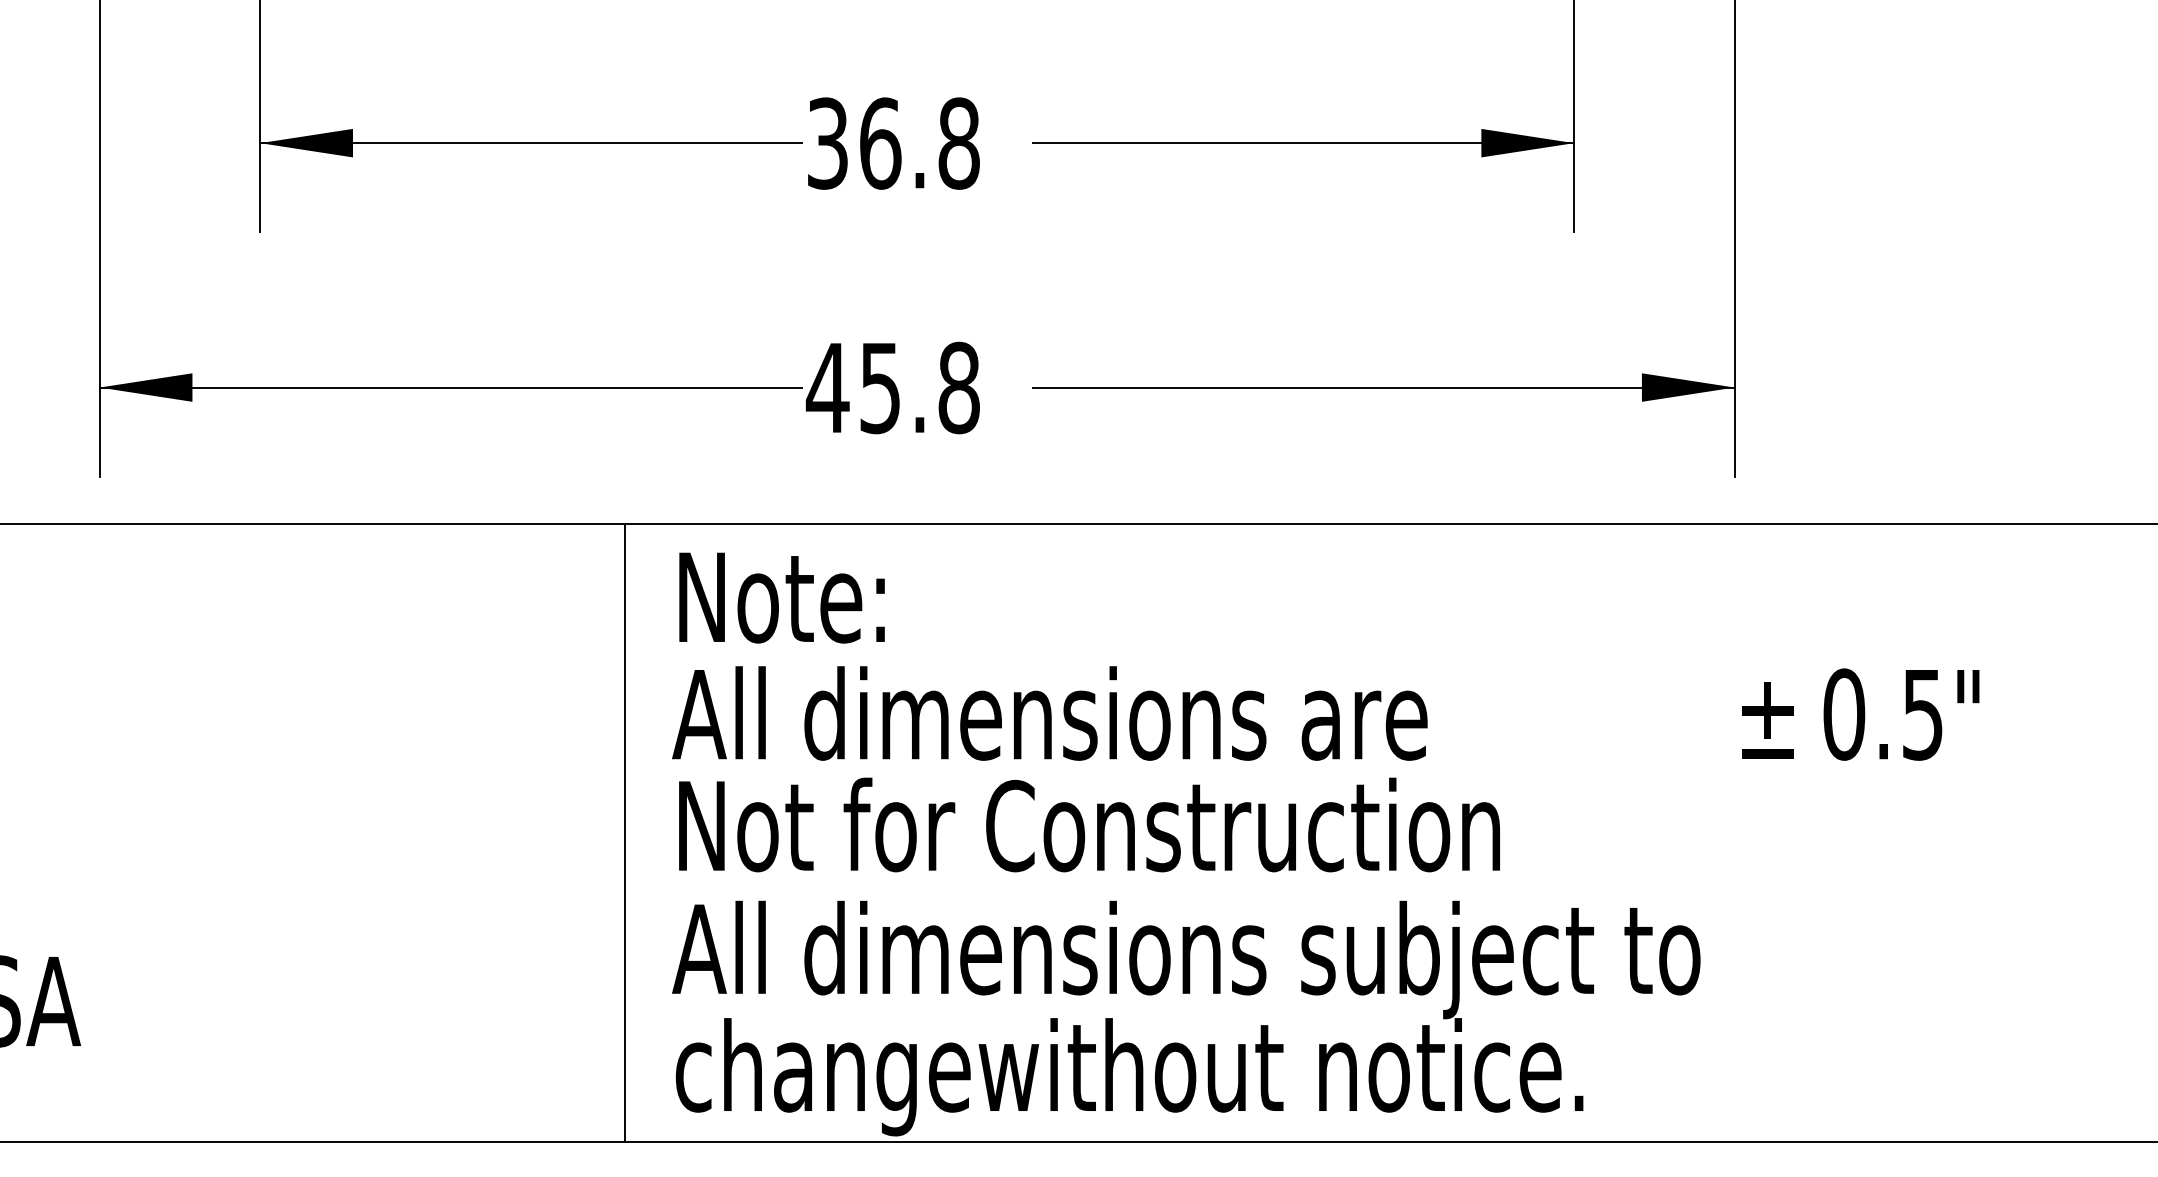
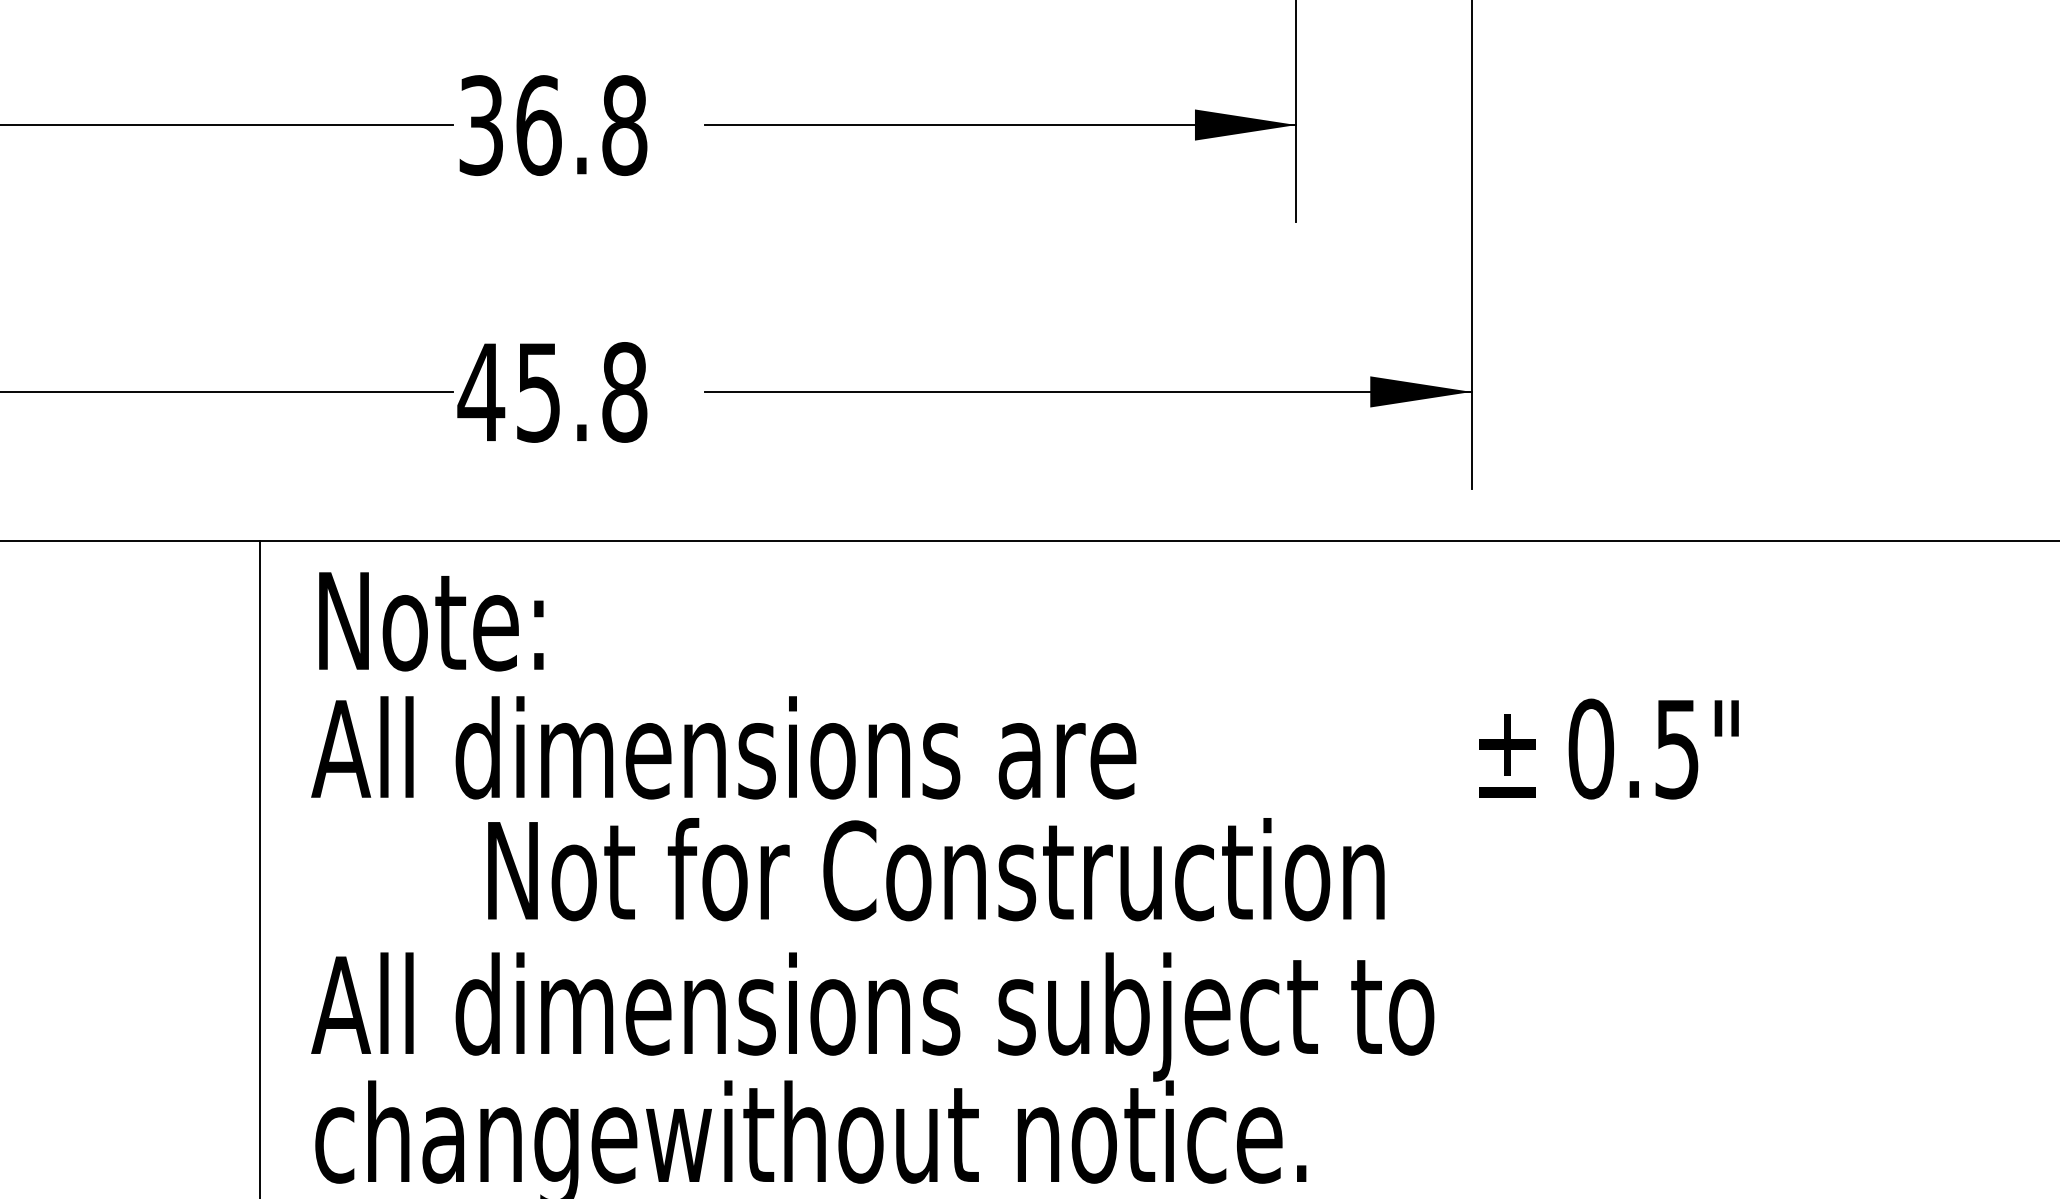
text: (1089, 824) -> (936, 869), moved

